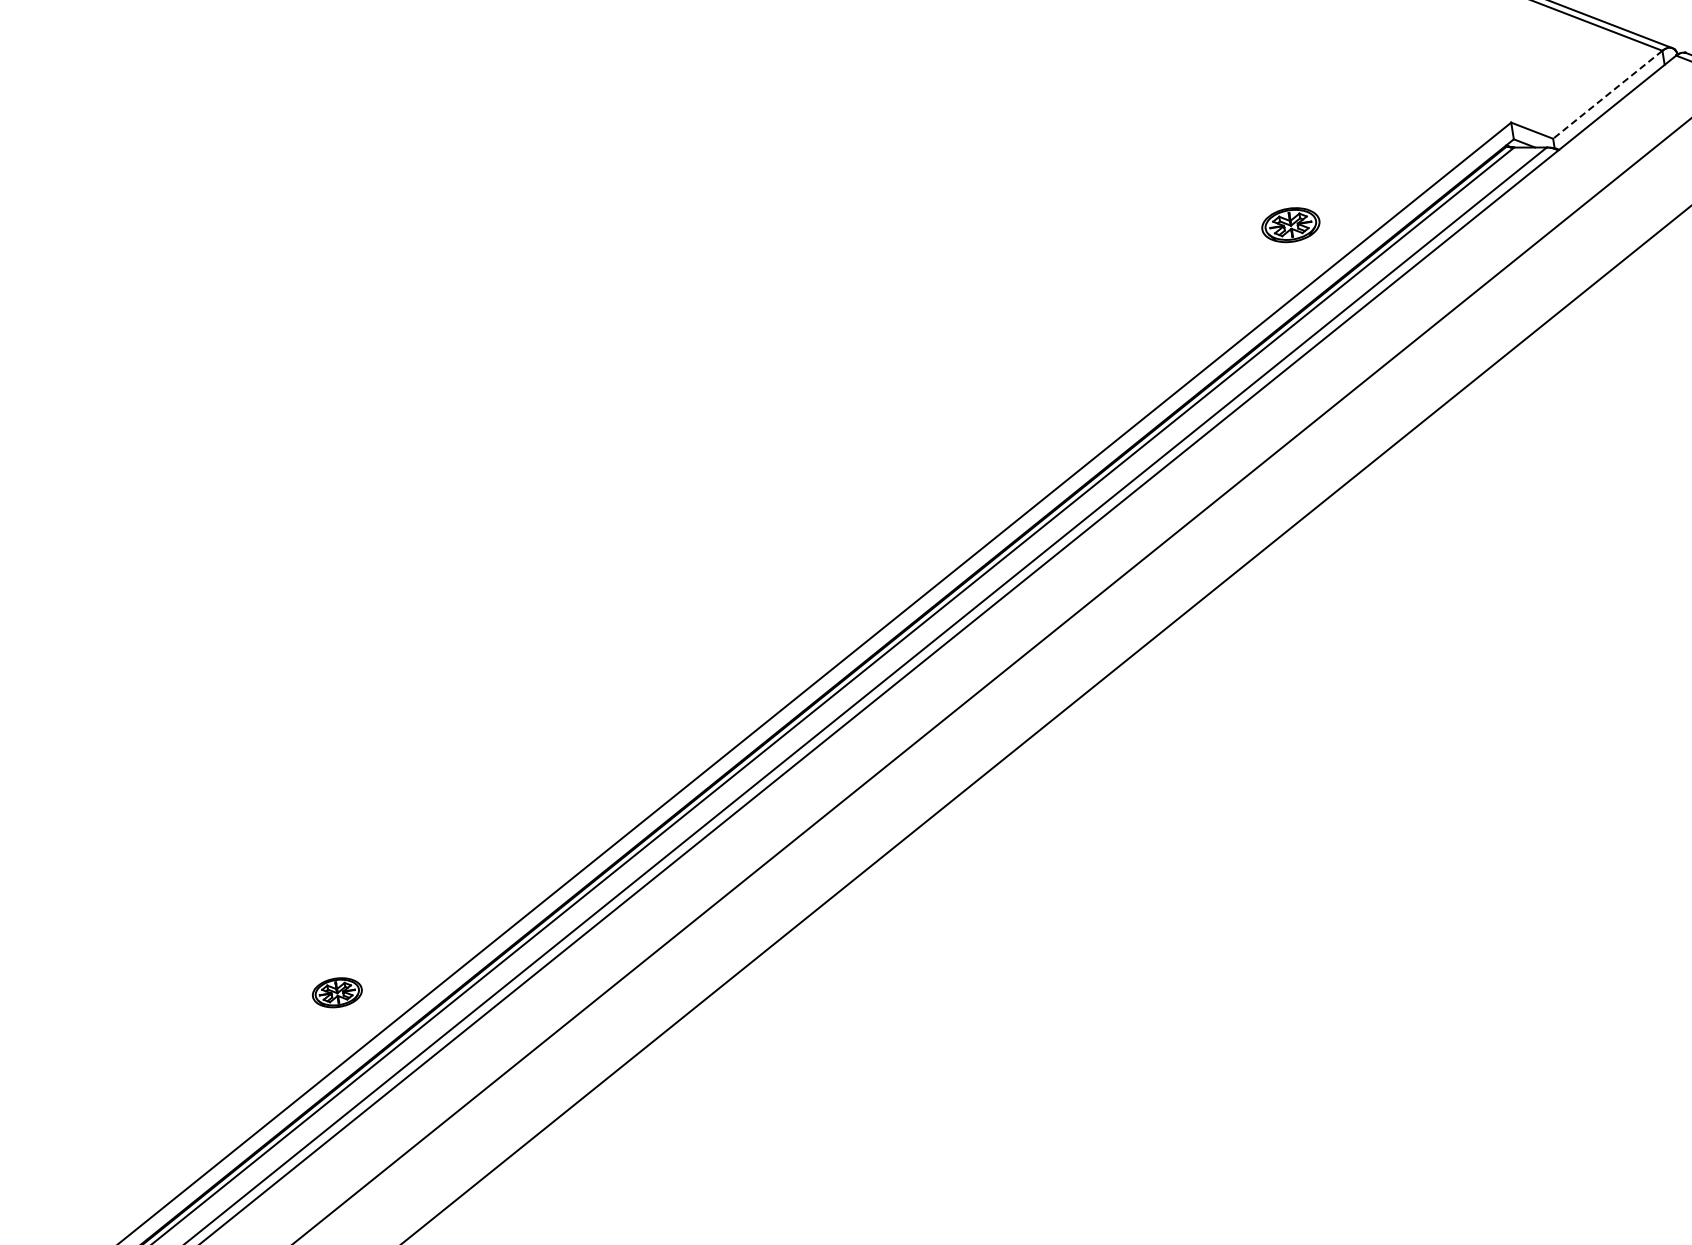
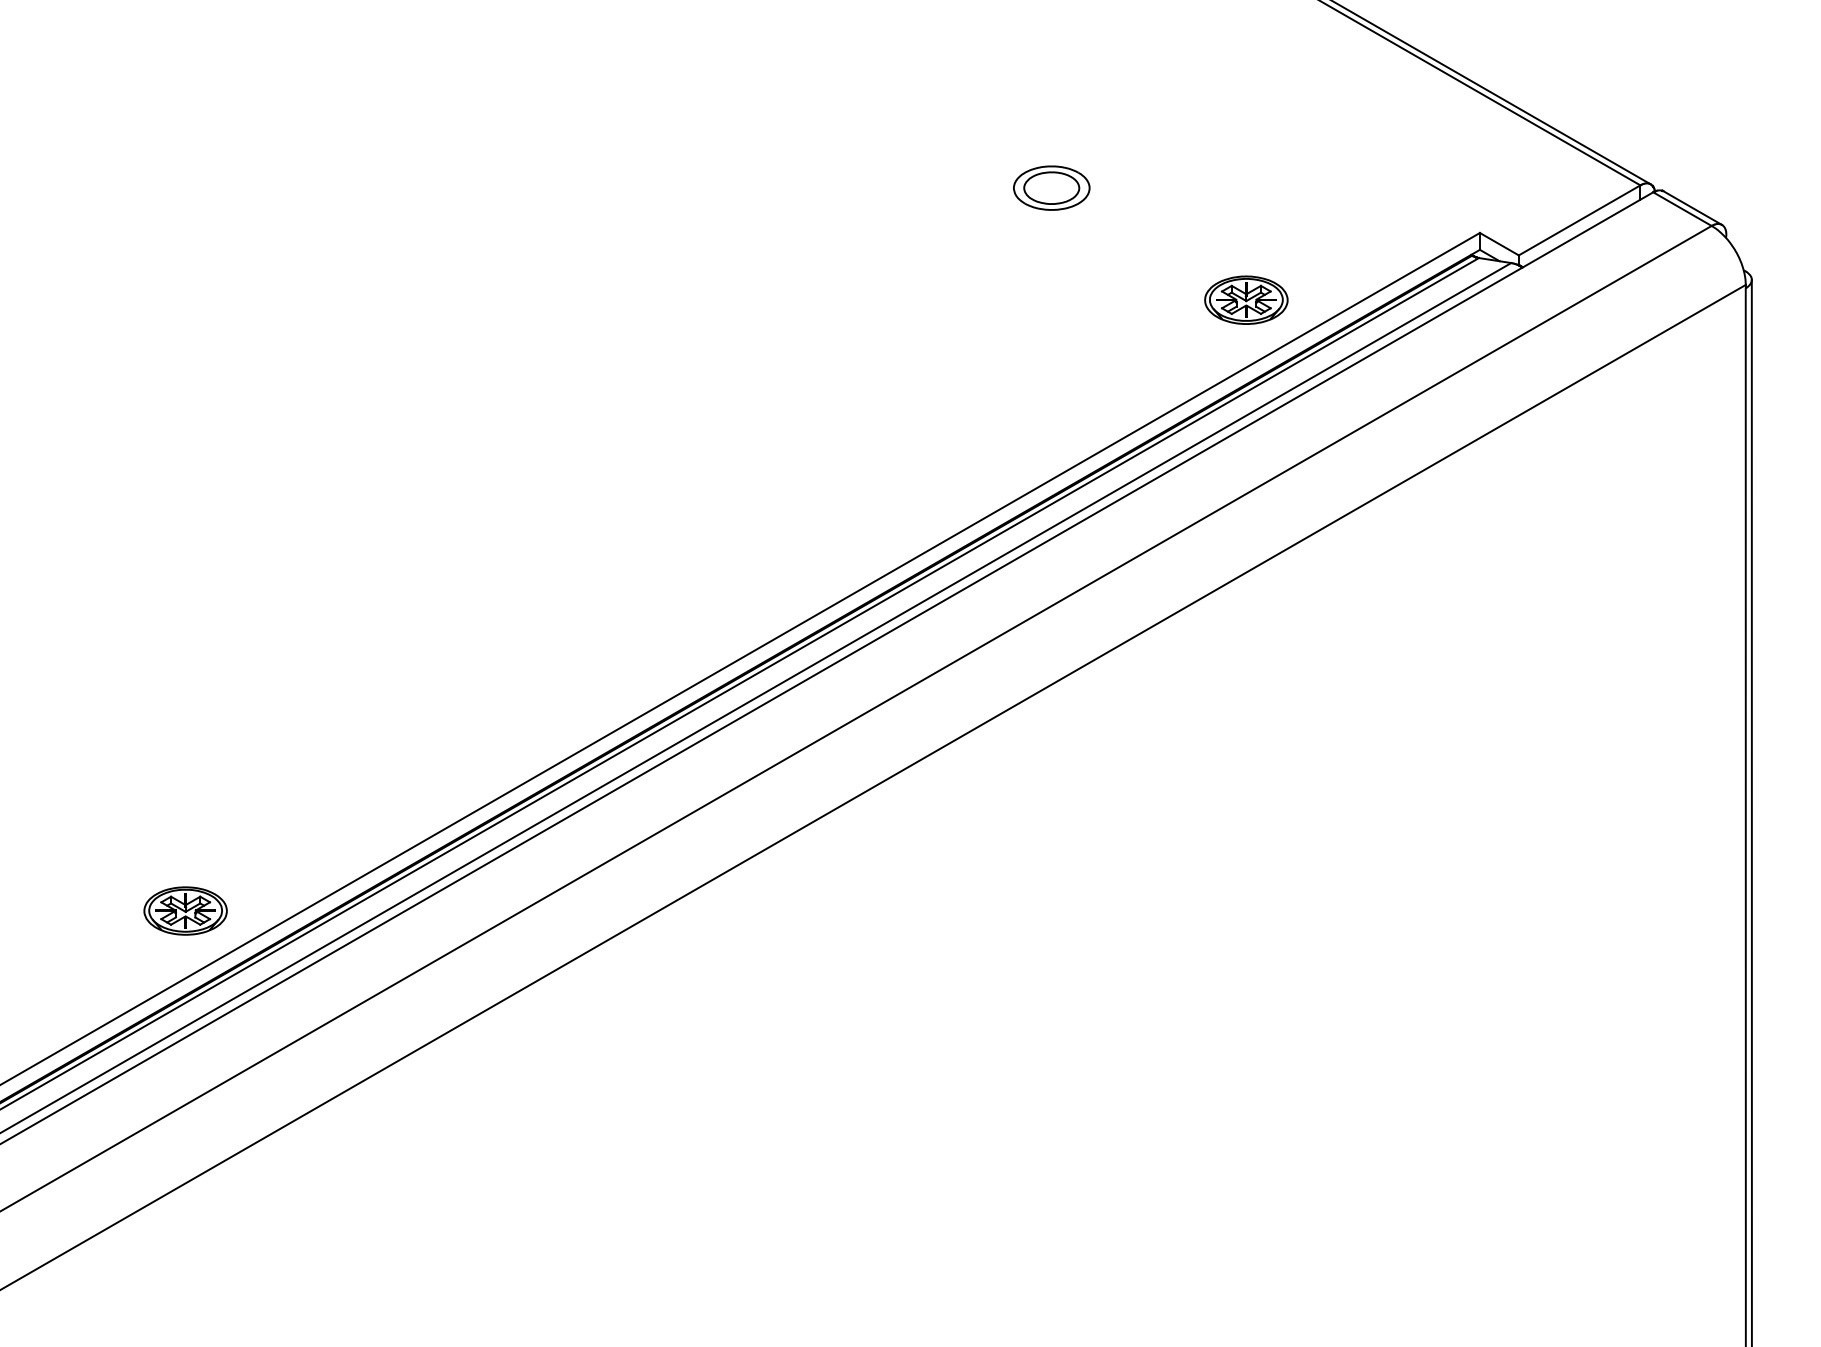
line: (1607, 94) -> (1579, 220), dashed -> solid
part: (1080, 143) -> (1051, 187), added
part: (1290, 224) -> (1246, 299), size x1.43
part: (337, 992) -> (185, 910), size x1.67

